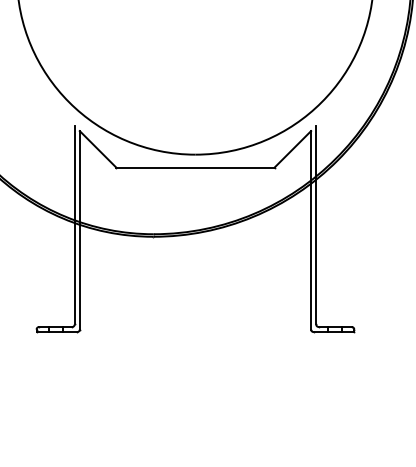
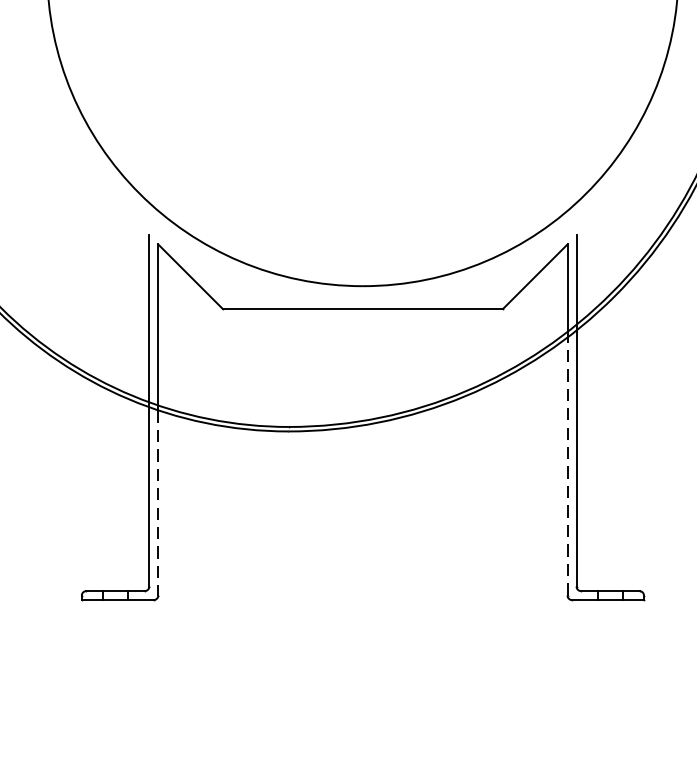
line: (311, 256) -> (568, 466), solid -> dashed
line: (79, 277) -> (157, 503), solid -> dashed

